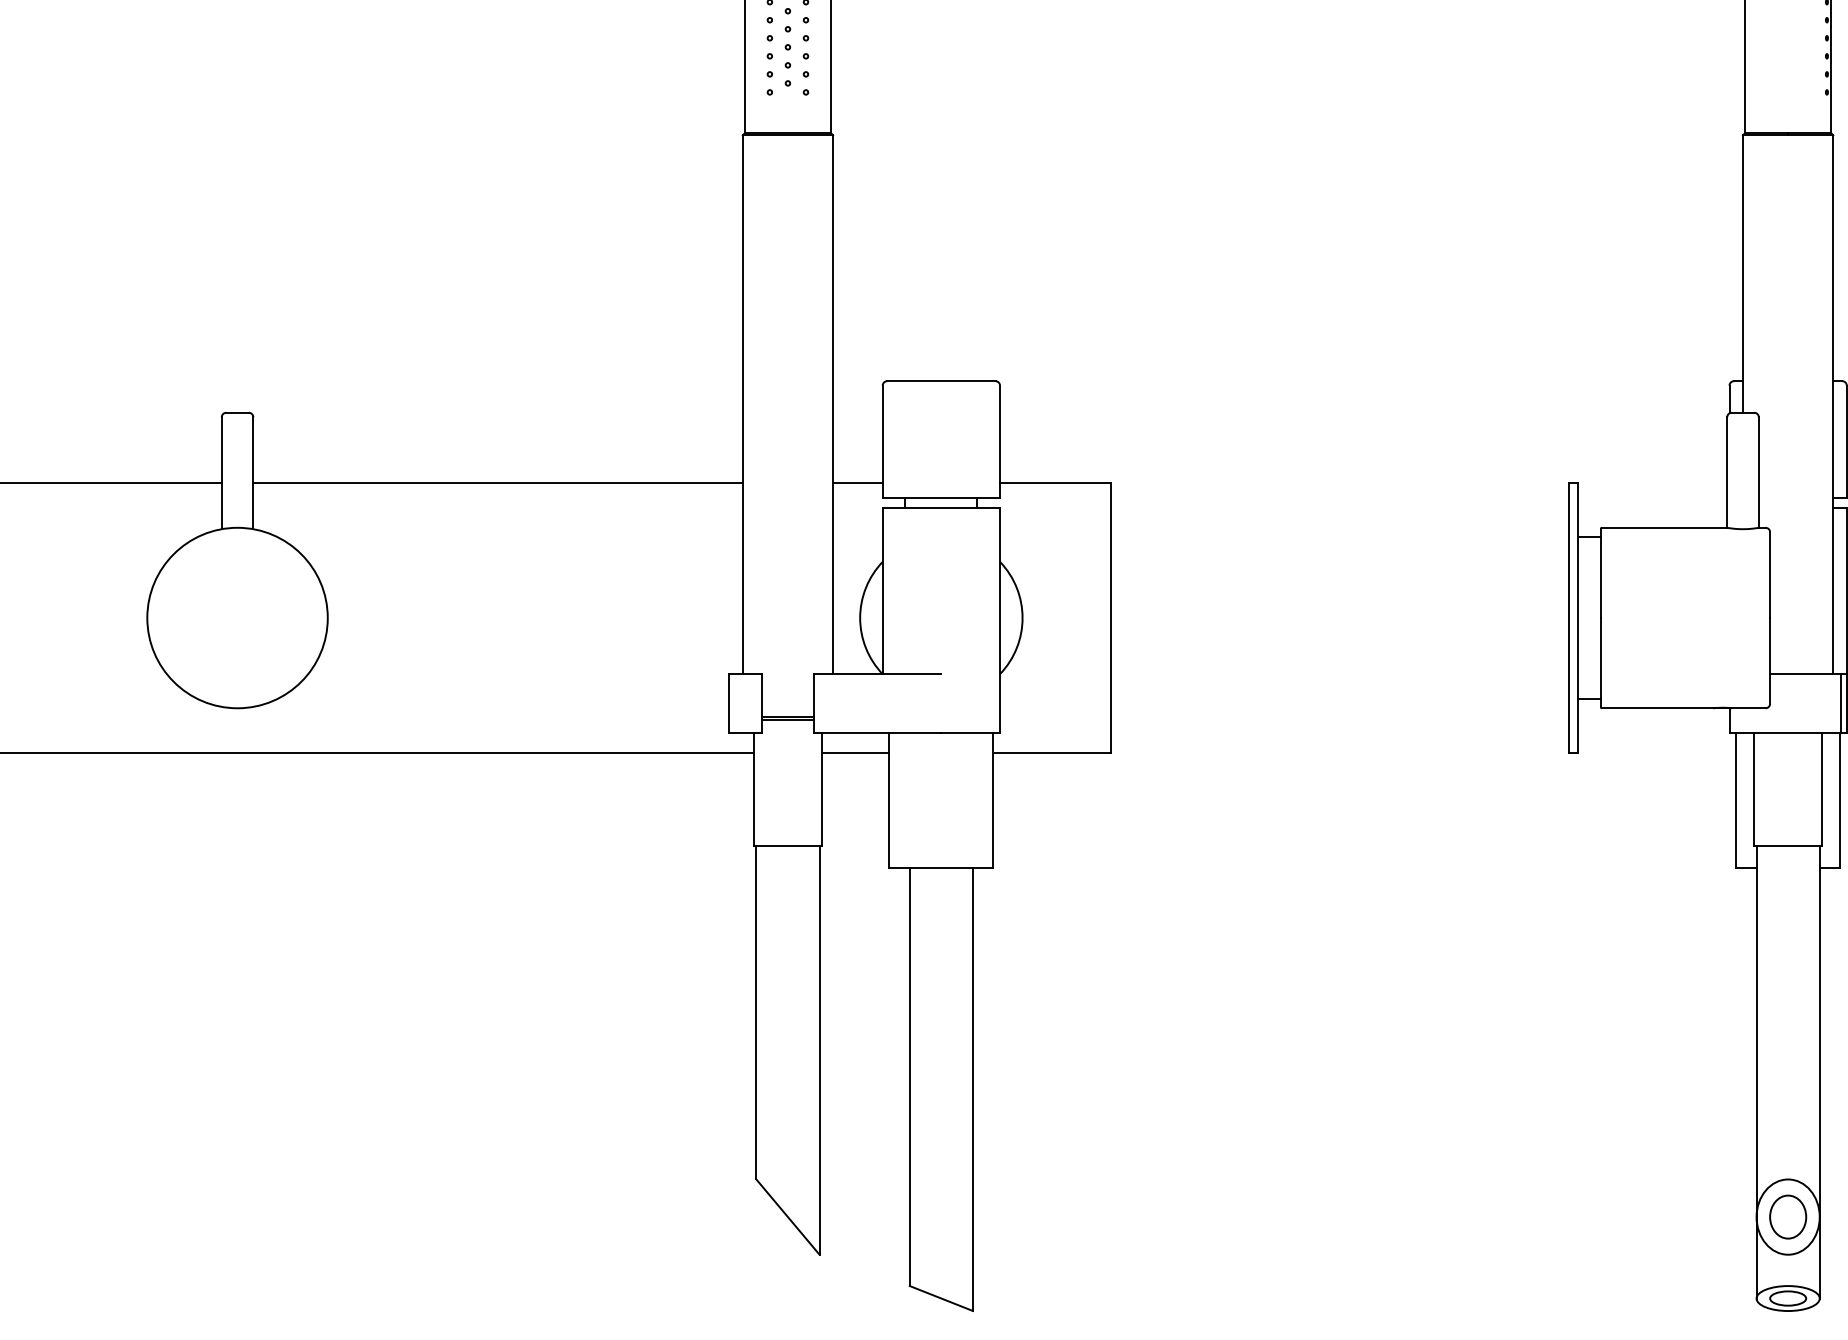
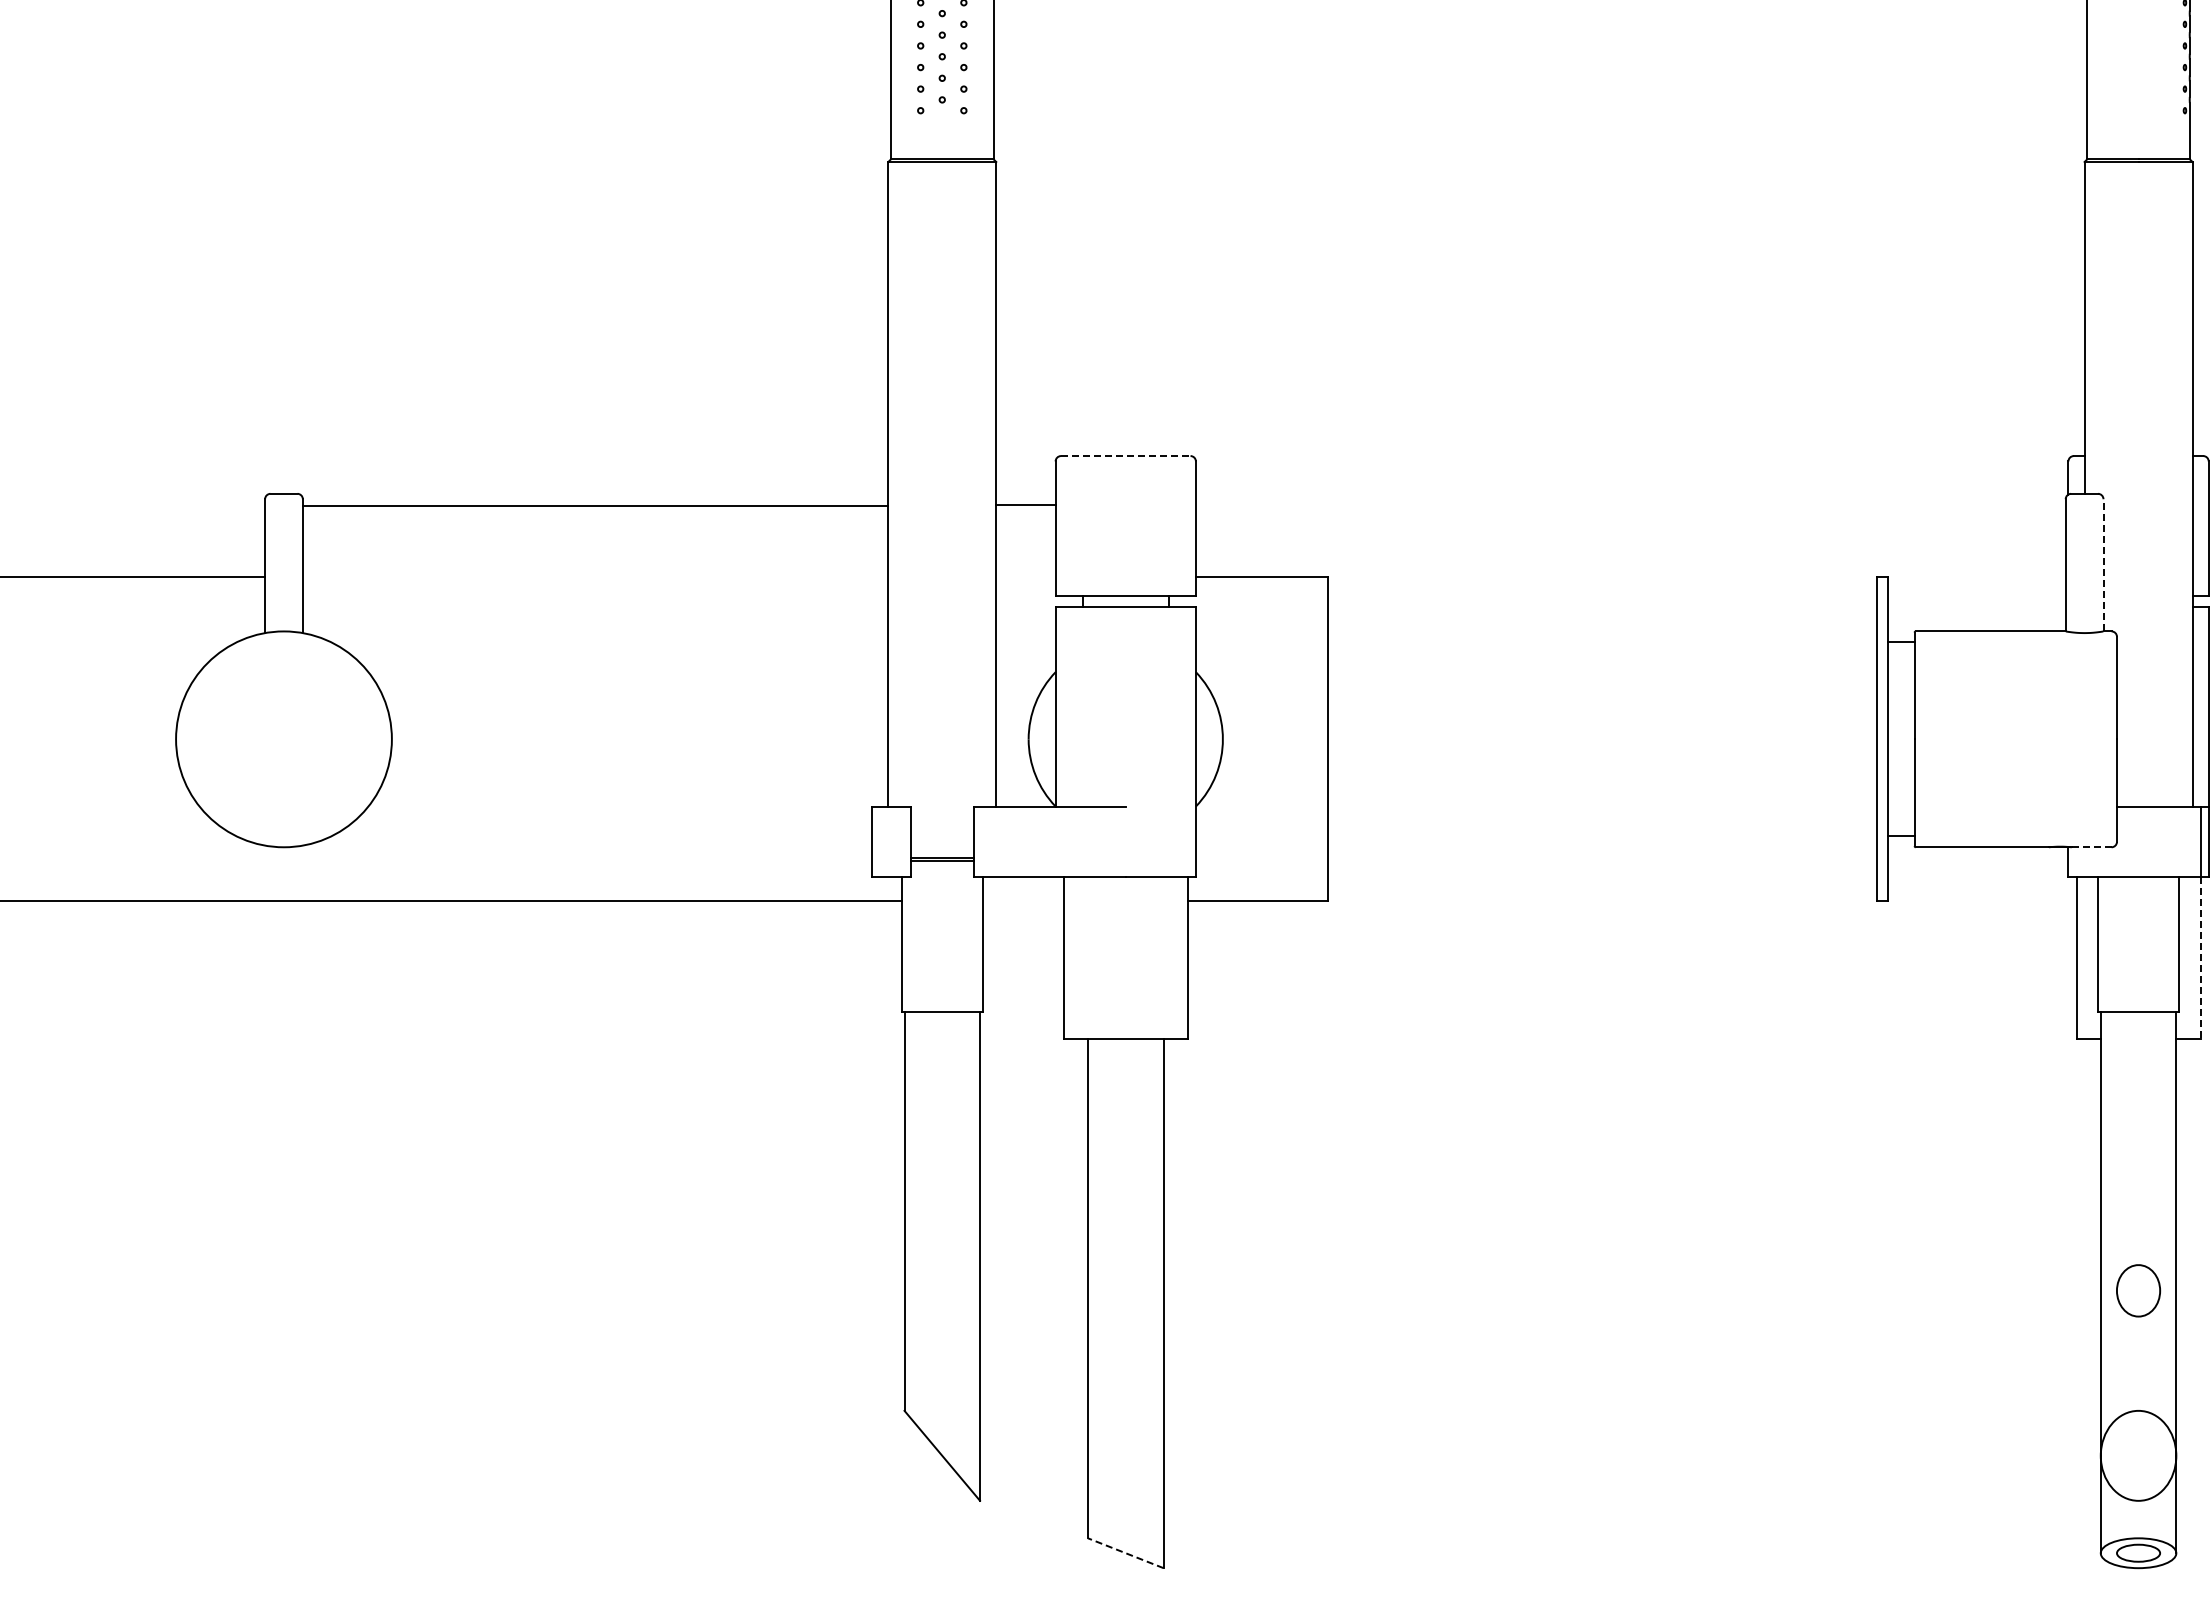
line: (941, 381) -> (1125, 456), solid -> dashed
line: (1758, 471) -> (2103, 564), solid -> dashed
line: (498, 482) -> (595, 506), moved
line: (857, 482) -> (1025, 505), moved
line: (1748, 708) -> (2091, 847), solid -> dashed
line: (855, 753) -> (1022, 901), removed
line: (1839, 800) -> (2200, 957), solid -> dashed
part: (1788, 1216) -> (2138, 1290), moved
line: (941, 1298) -> (1125, 1553), solid -> dashed

